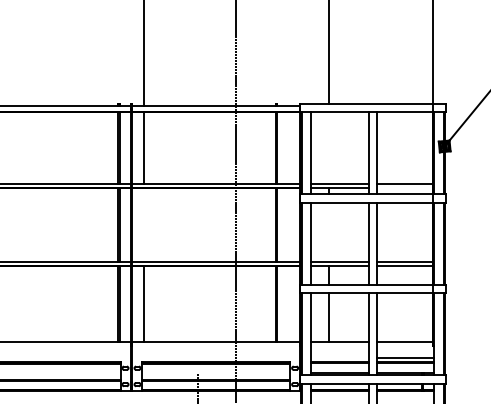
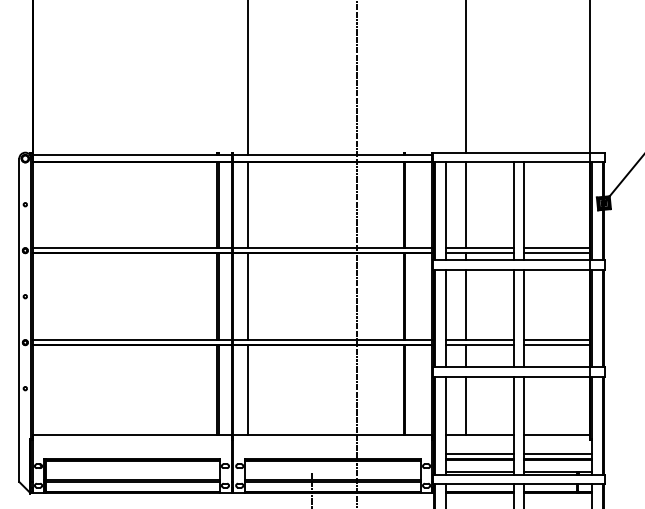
line: (328, 148) -> (466, 205), added
line: (404, 188) -> (556, 253), added
line: (144, 225) -> (247, 296), added
line: (328, 231) -> (466, 304), added
line: (339, 358) -> (479, 454), added

